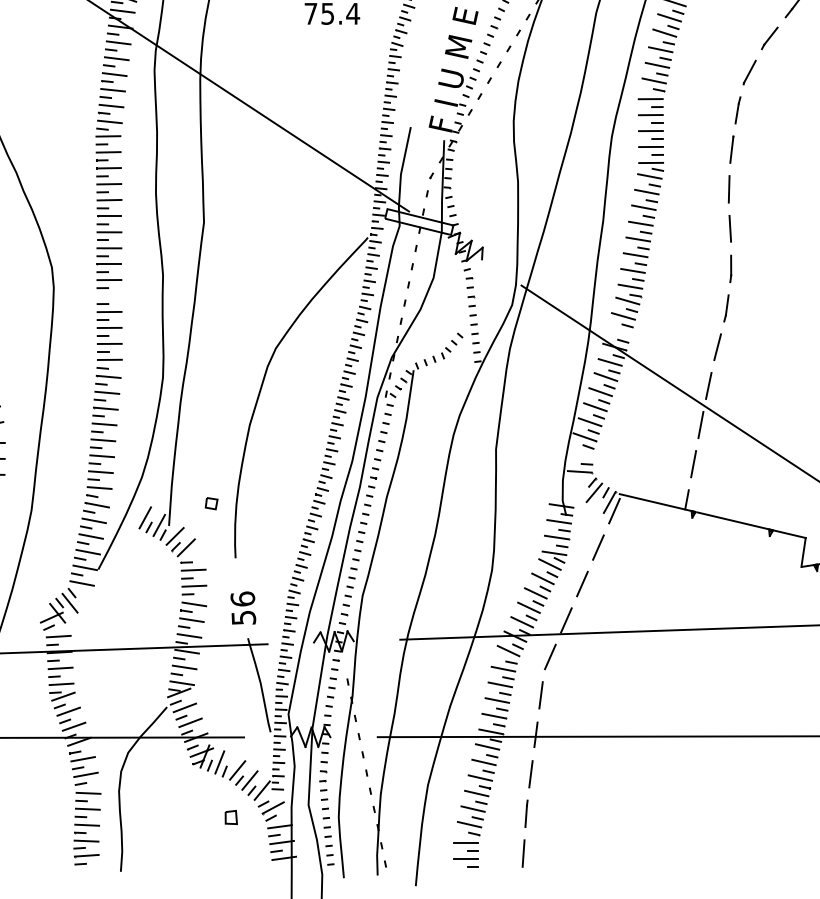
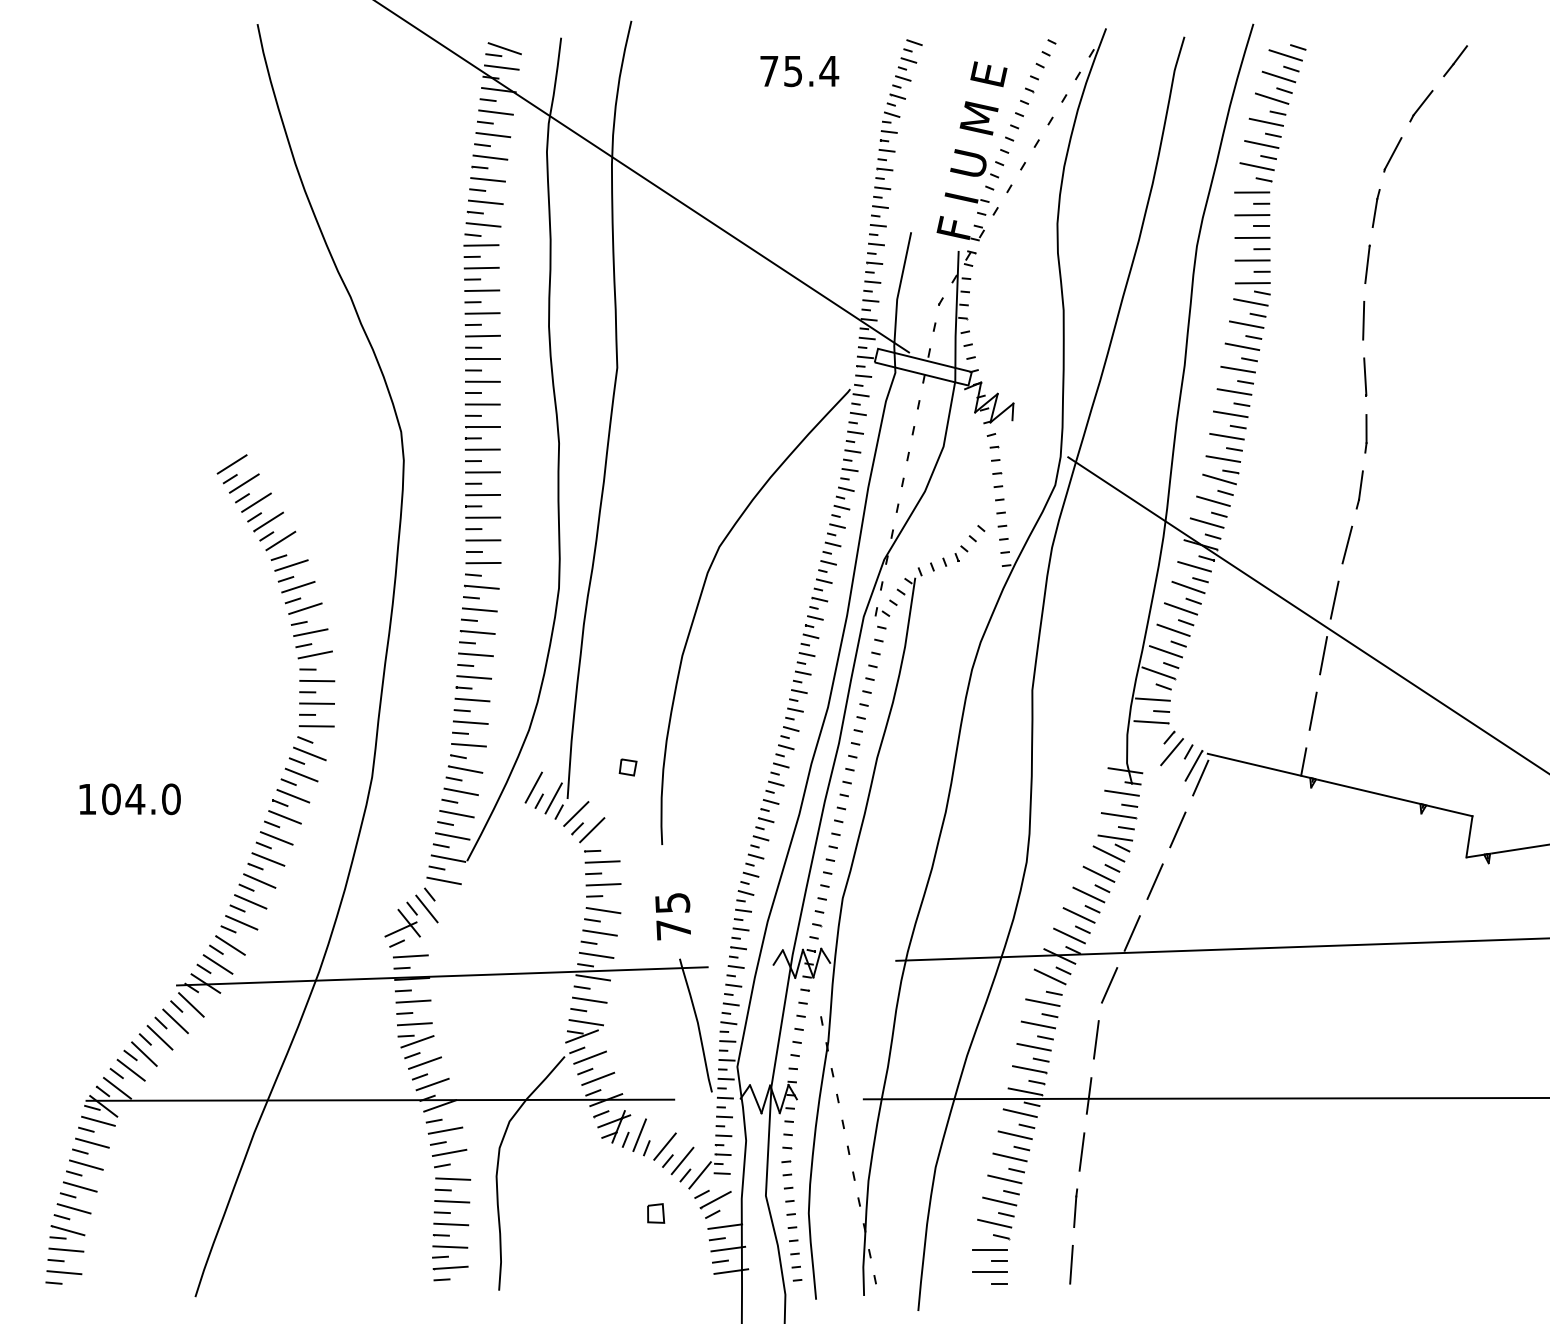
line: (109, 296) -> (482, 472), added
line: (618, 331) -> (1206, 522), added
line: (580, 455) -> (1152, 699), added
text: (243, 608) -> (673, 916), 56 -> 75

